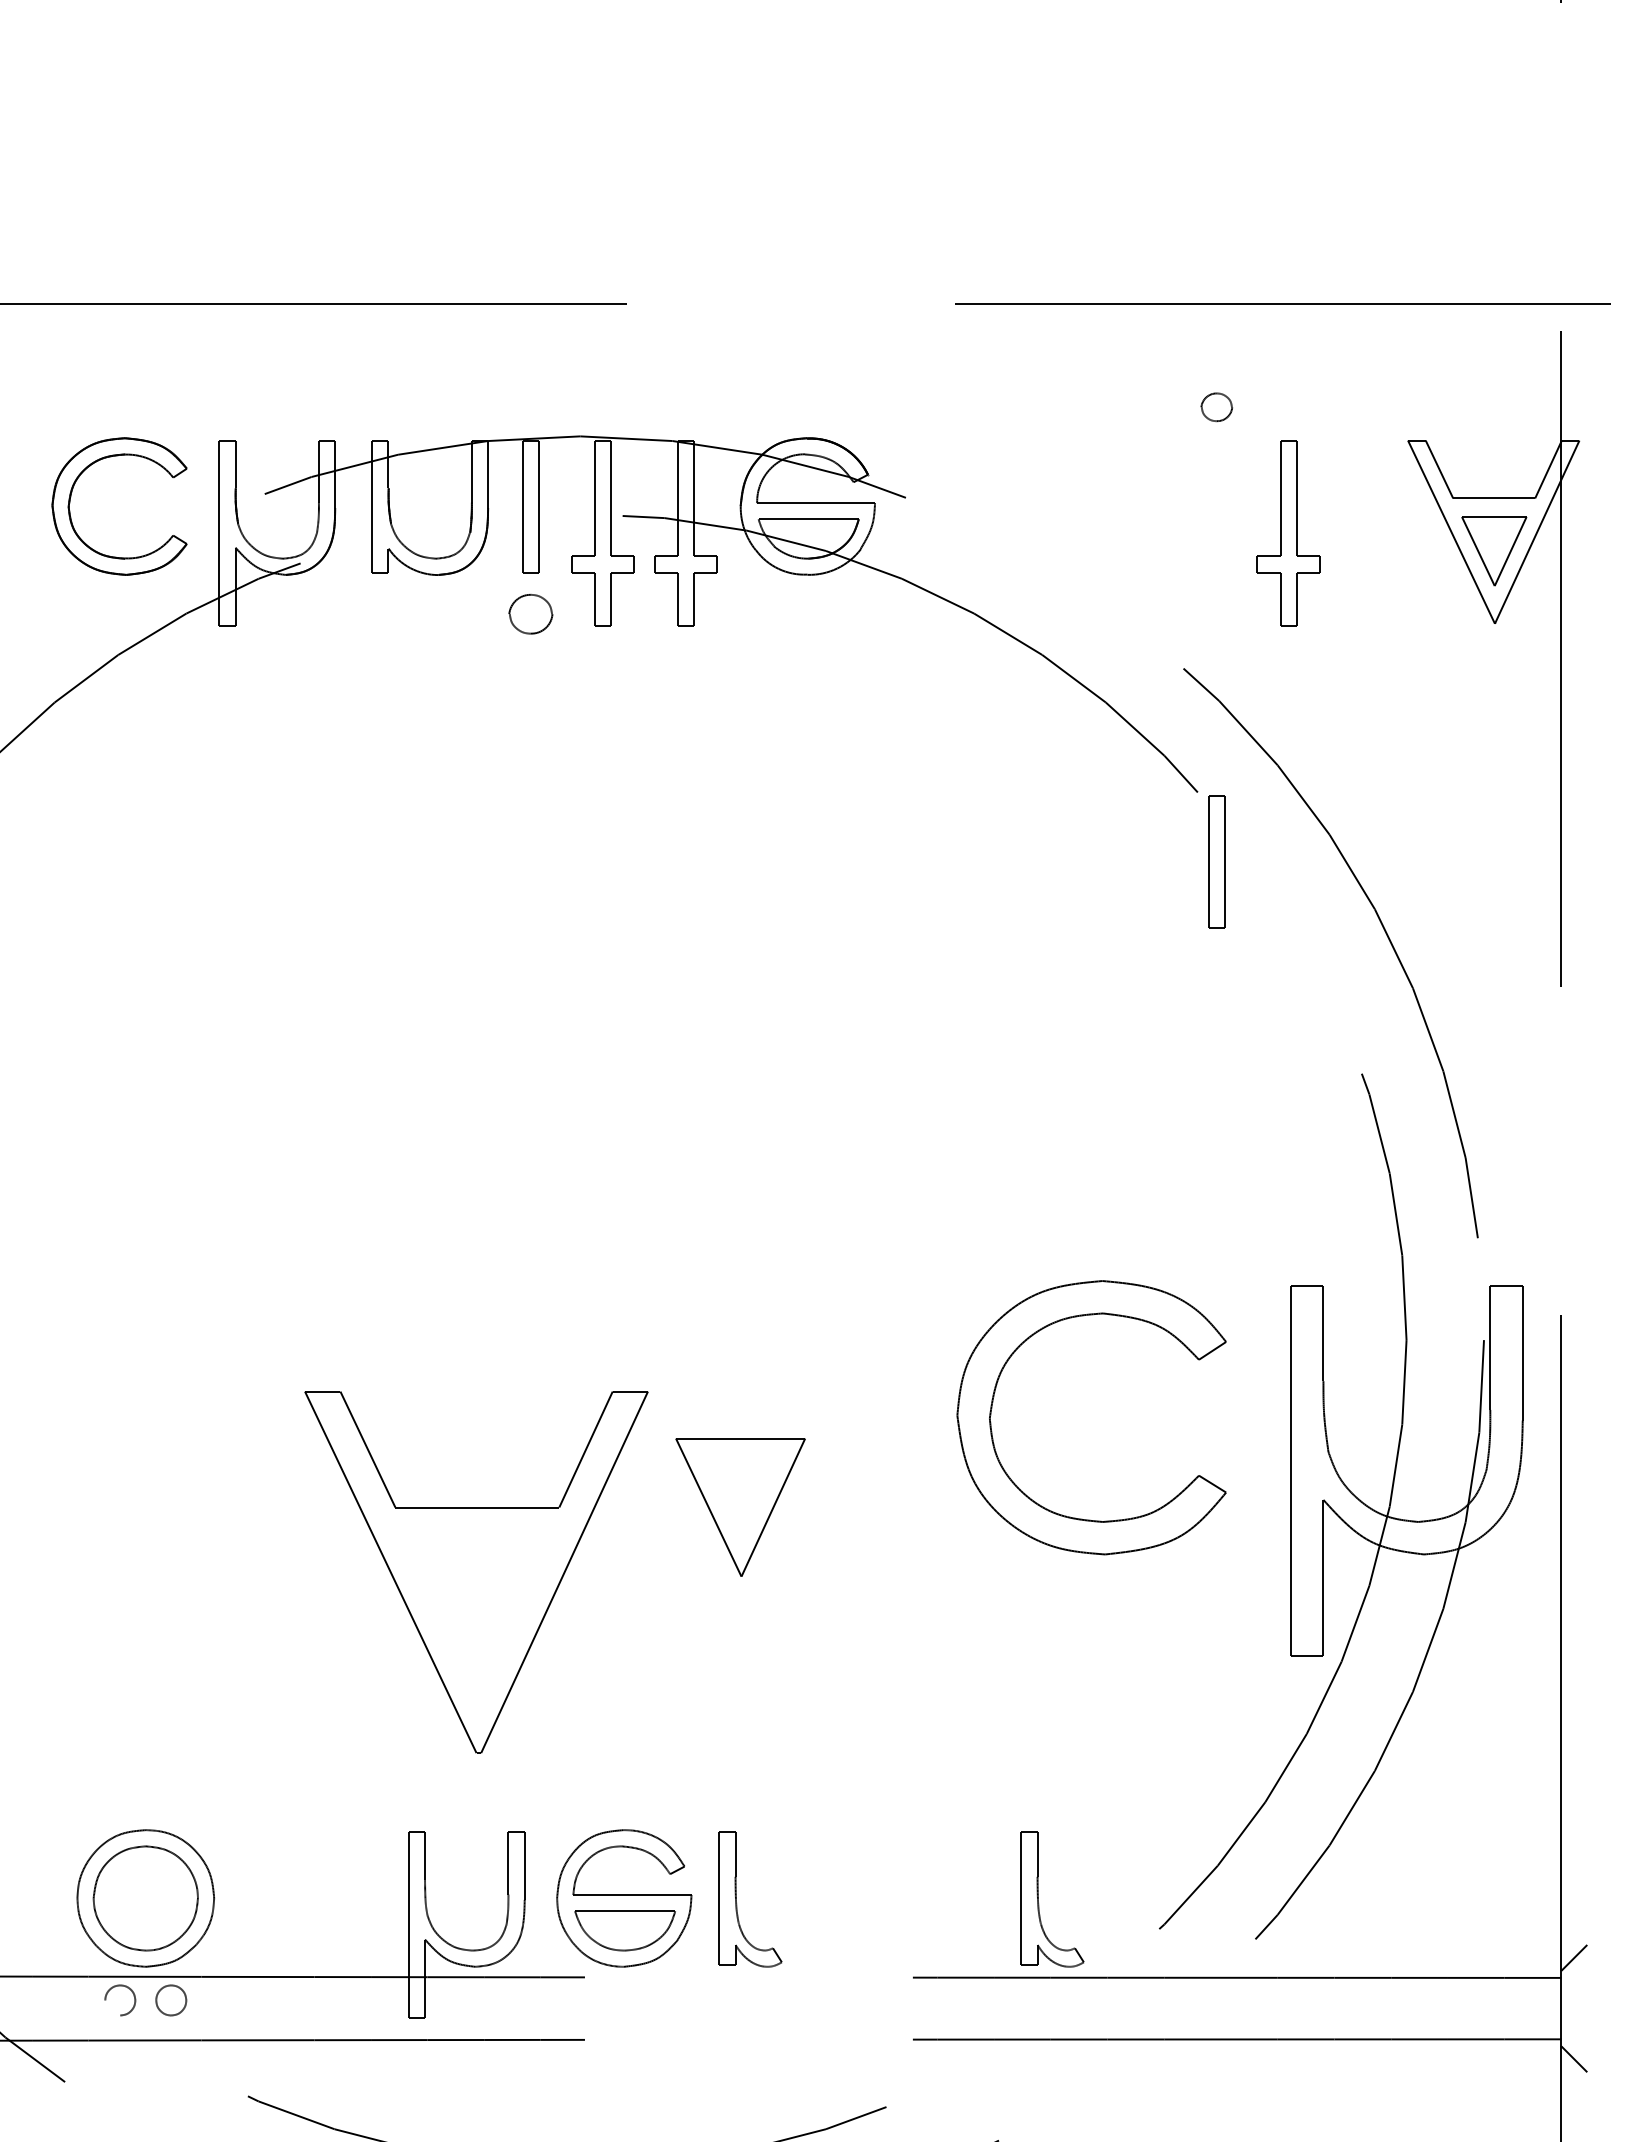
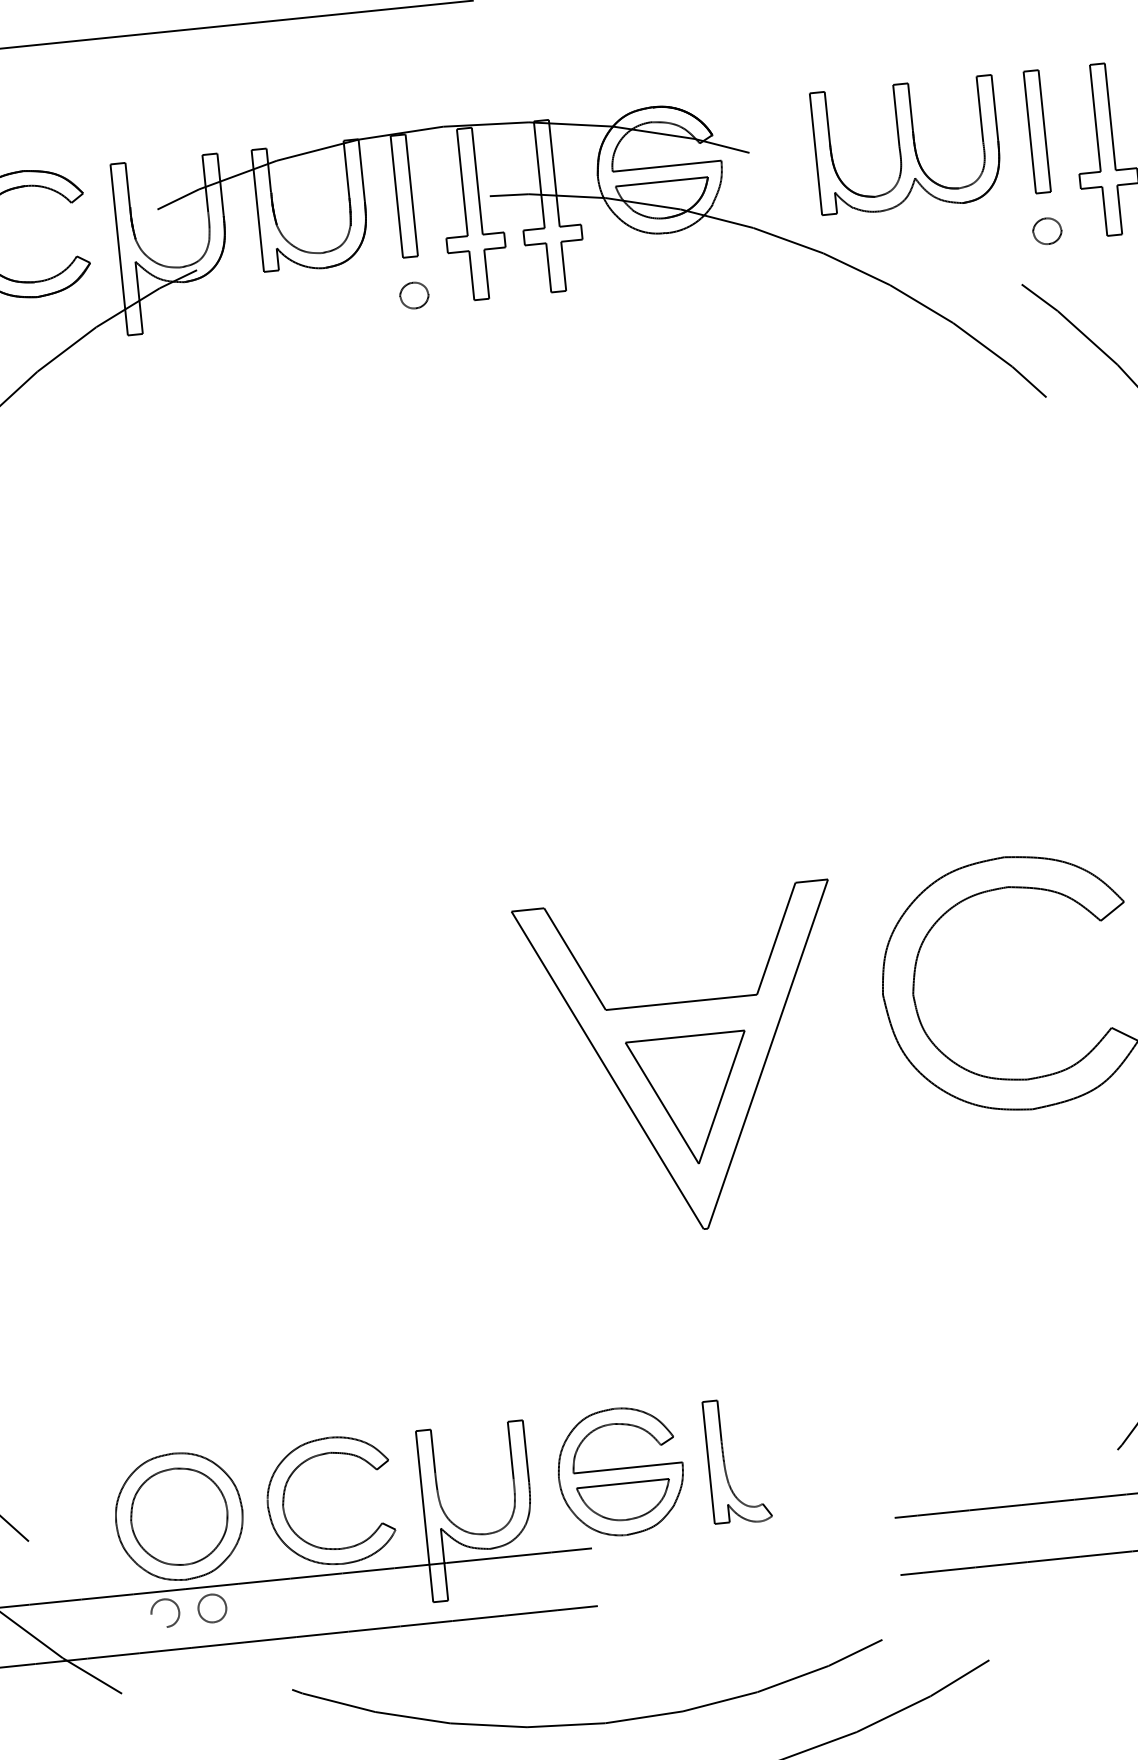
part: (1216, 407) -> (1047, 231), moved
part: (1075, 507) -> (906, 145), added
part: (530, 614) -> (413, 295), size x0.71
part: (1216, 861) -> (1036, 131), moved
part: (476, 1572) -> (686, 1062), moved
part: (261, 1886) -> (284, 1494), added
part: (1039, 1904) -> (1004, 1438), removed

